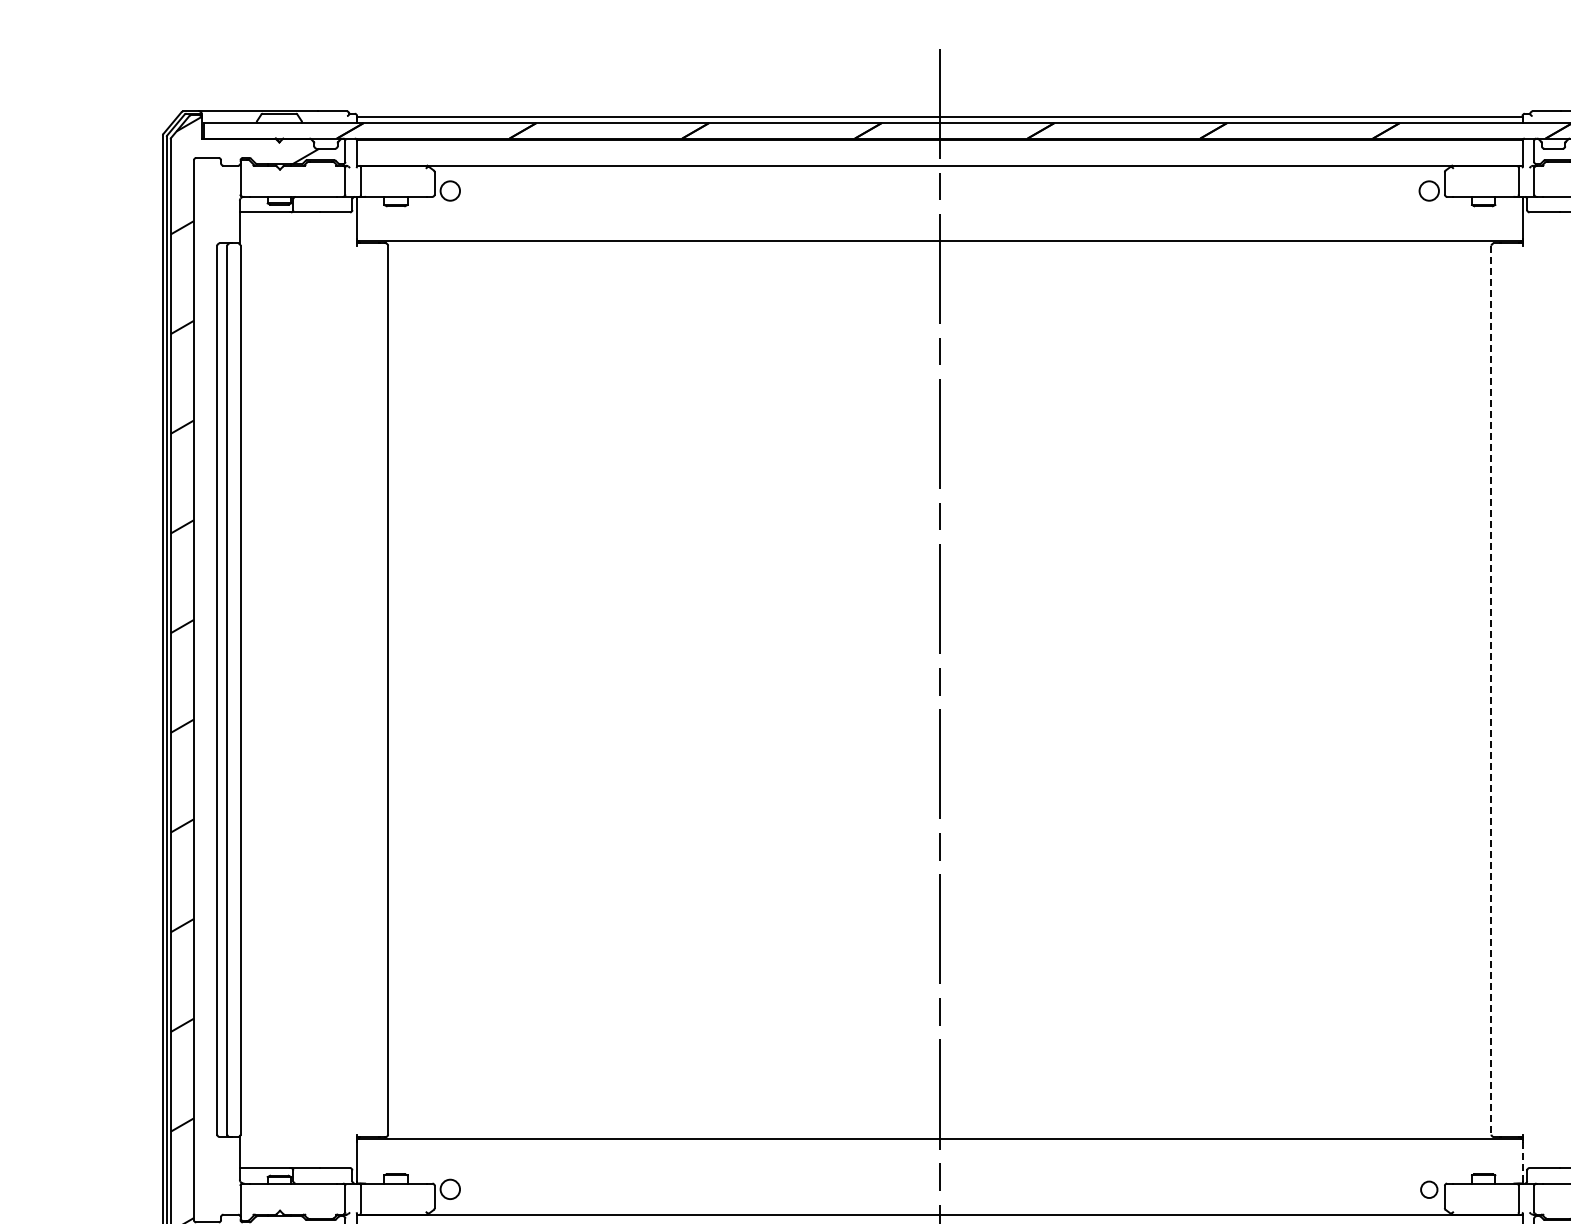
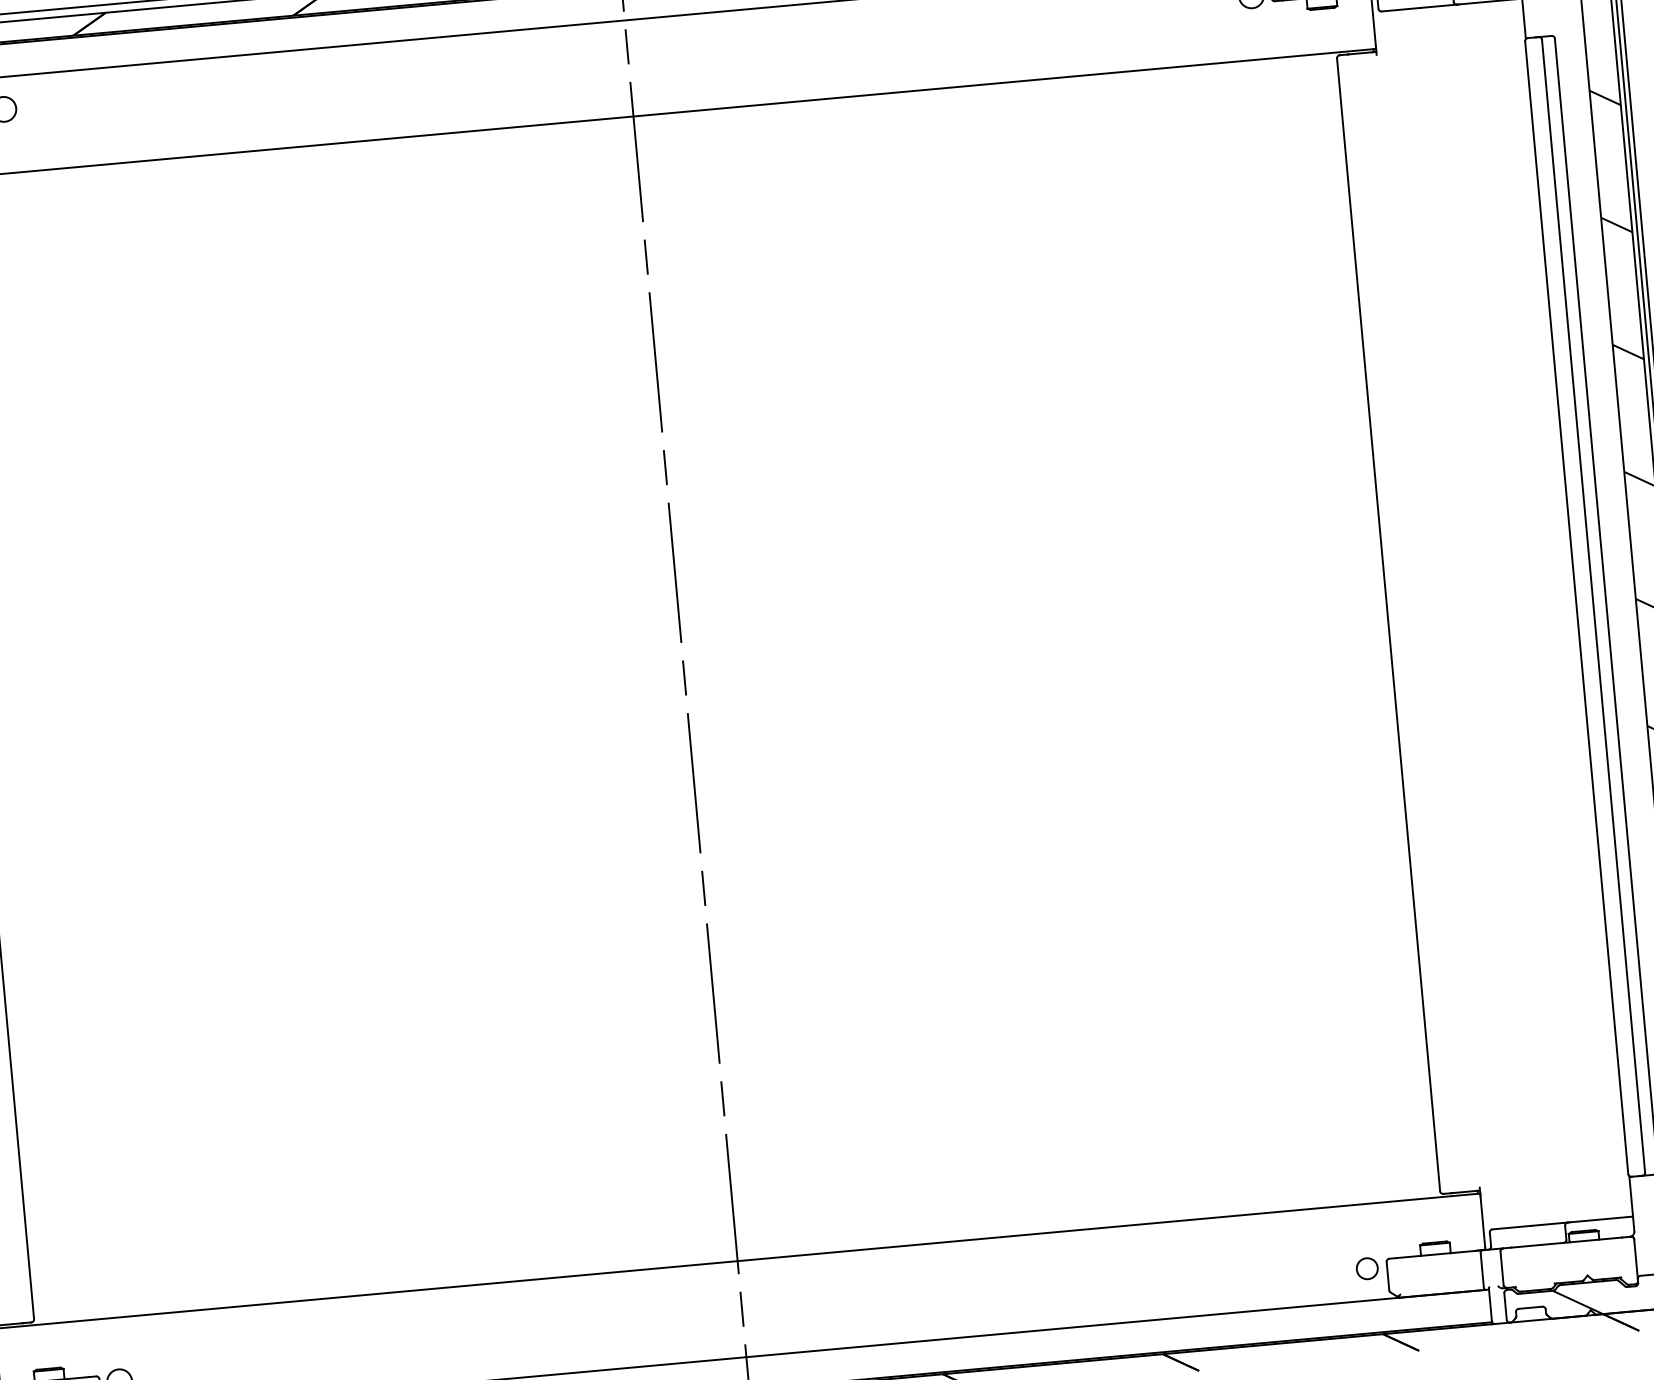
line: (1491, 690) -> (1388, 625), dashed -> solid
line: (1522, 1162) -> (1482, 1223), dashed -> solid

